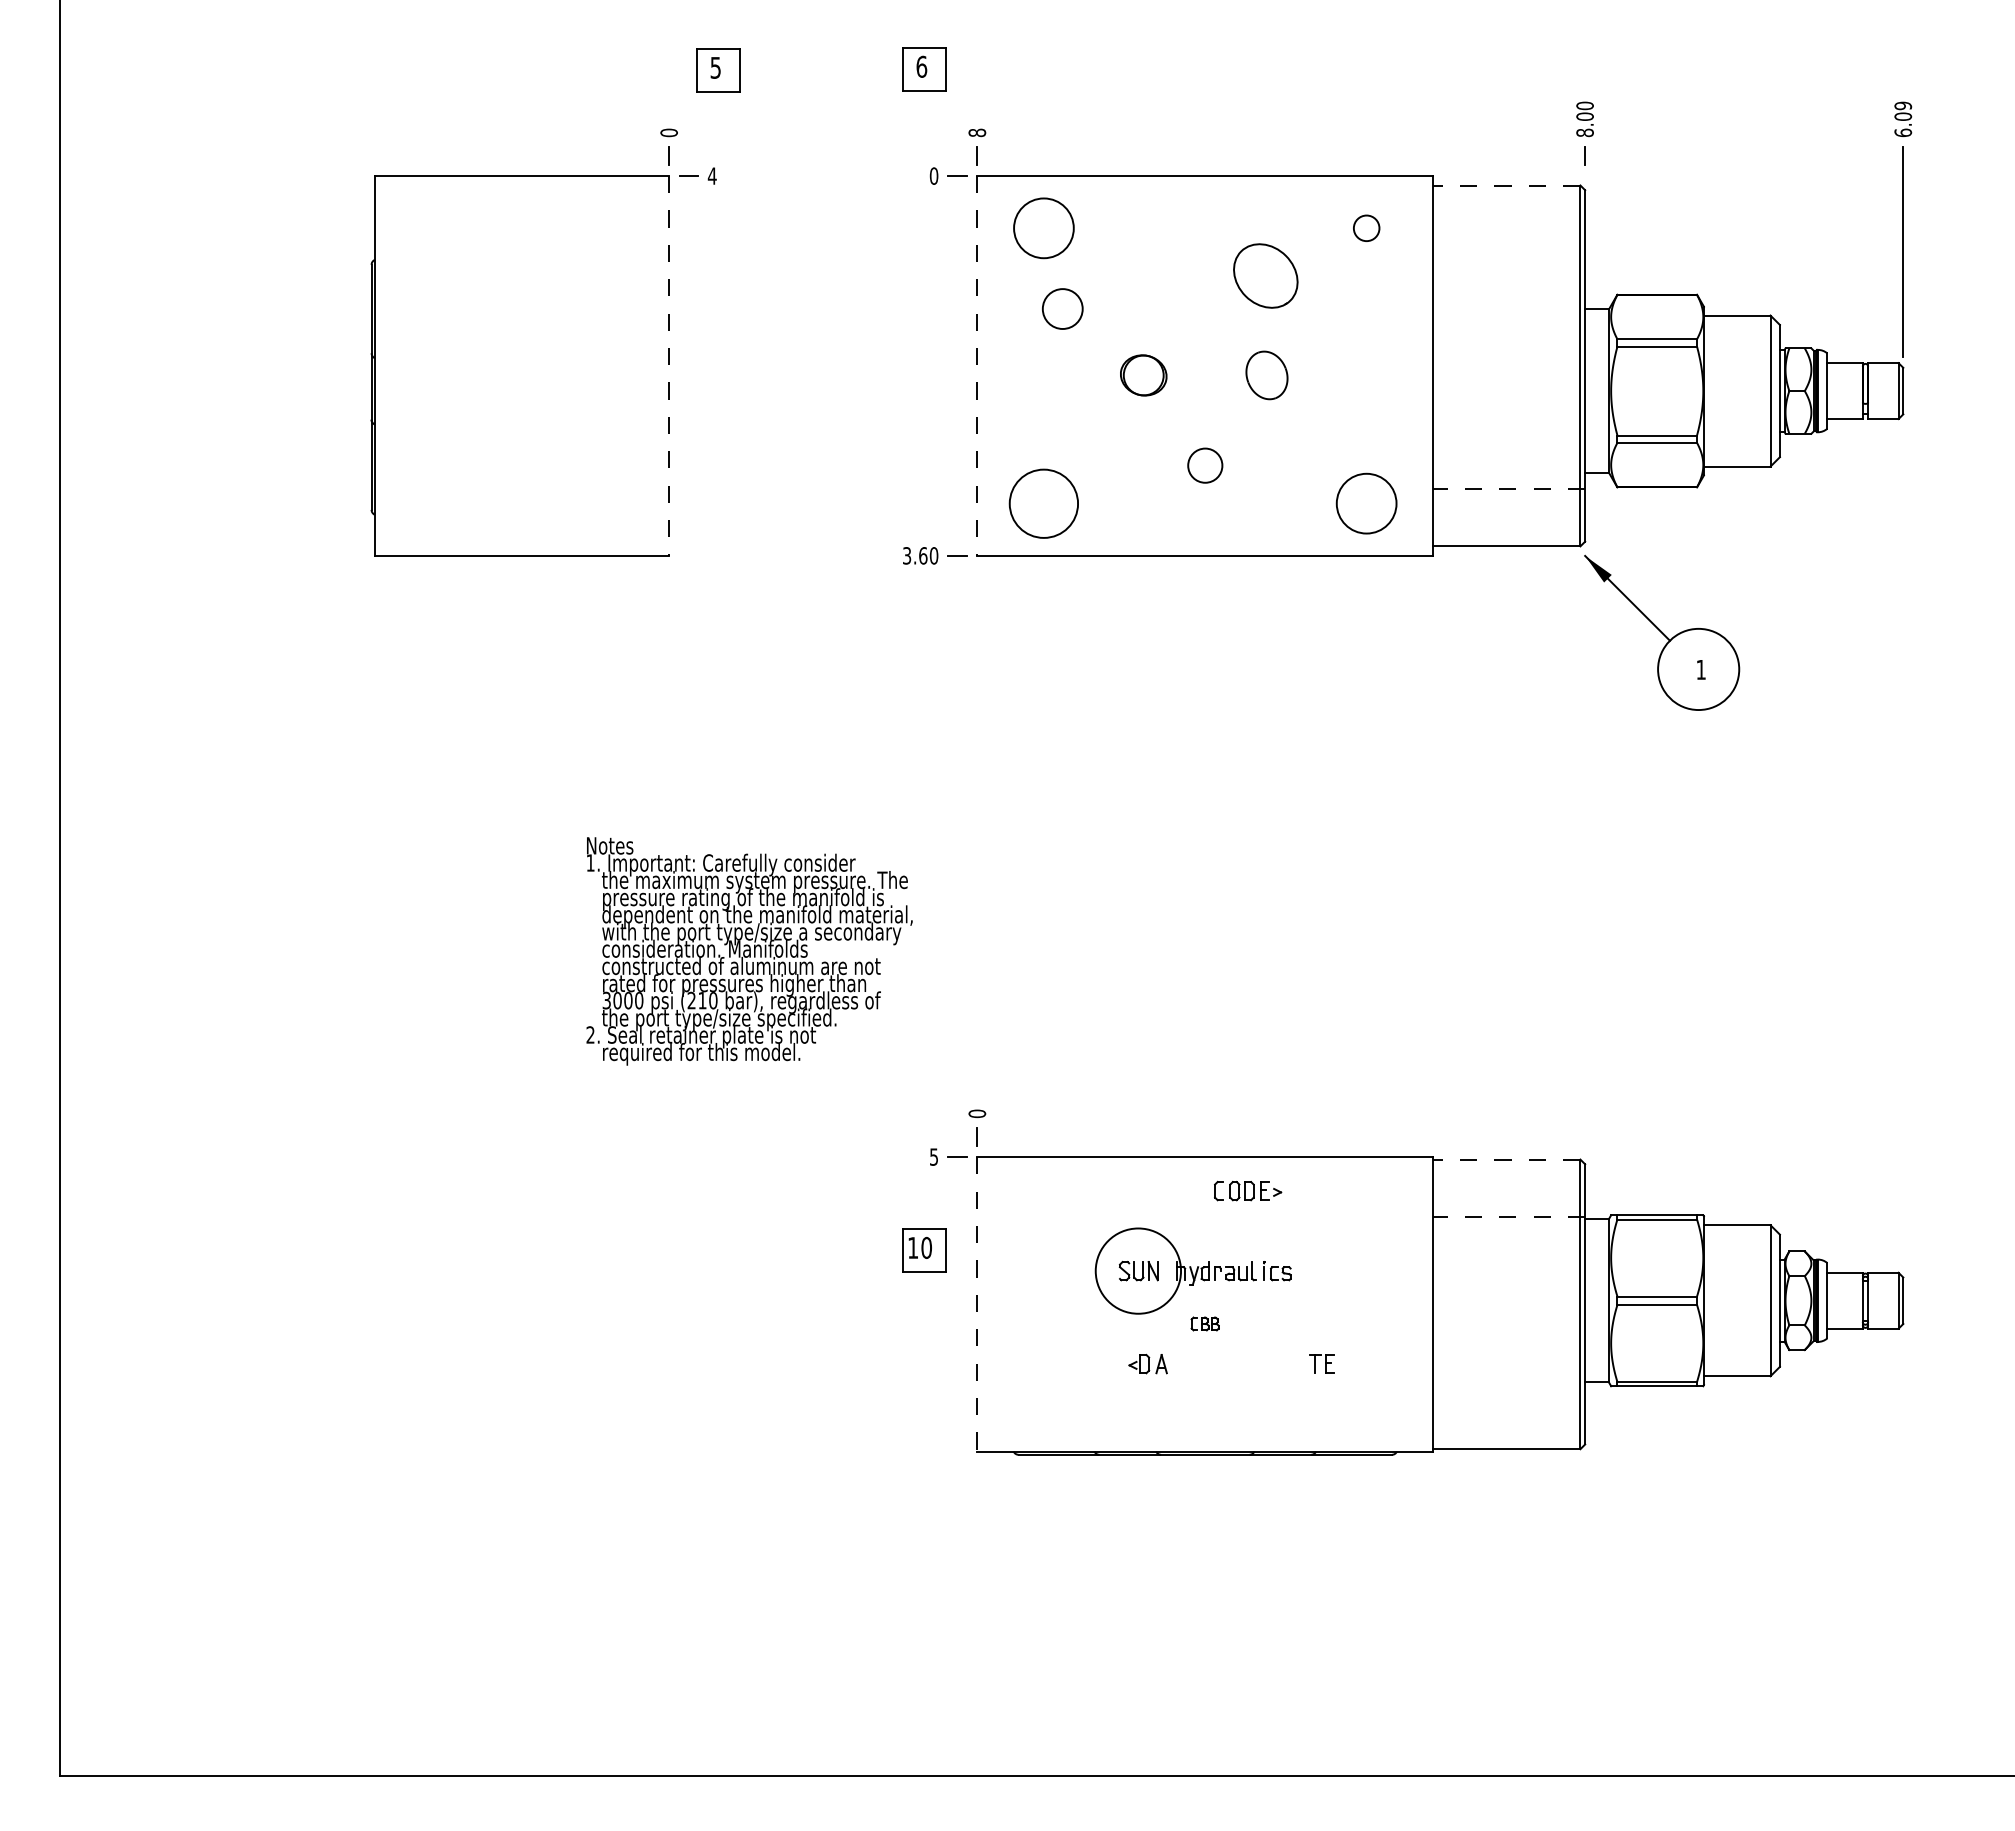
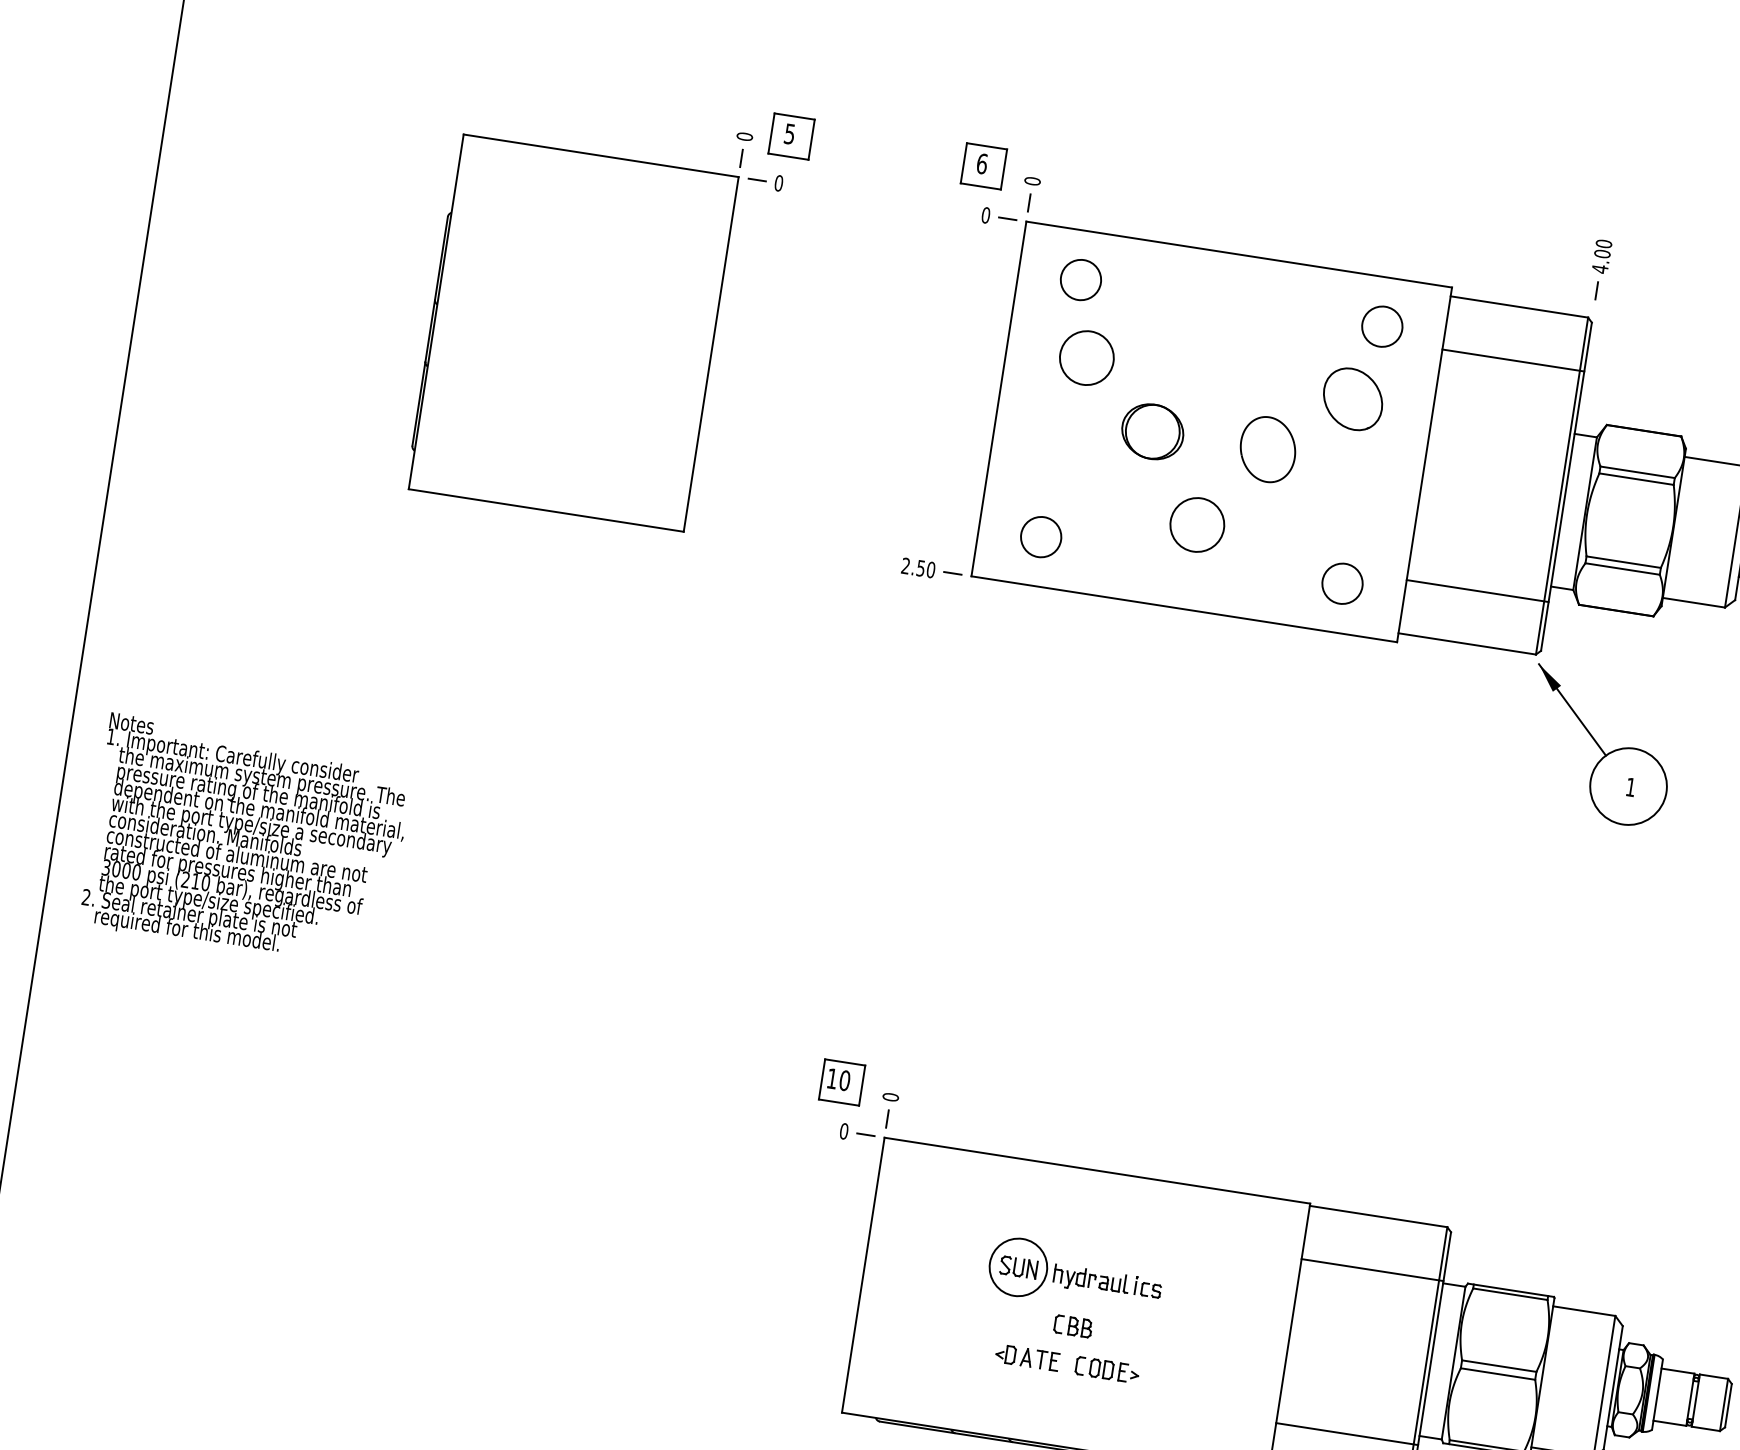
part: (924, 69) -> (984, 166), moved
part: (718, 70) -> (791, 136), moved
text: (976, 132) -> (1031, 180), 8 -> 0
text: (1584, 132) -> (1599, 268), 8.00 -> 4.00
text: (711, 175) -> (778, 182), 4 -> 0
line: (1506, 185) -> (1519, 306), dashed -> solid
circle: (1043, 228) -> (1080, 280), size x0.71
circle: (1366, 228) -> (1382, 326), size x1.67
line: (1509, 242) -> (1513, 360), added
part: (1265, 275) -> (1352, 398), moved
circle: (1062, 308) -> (1086, 357), size x1.43
line: (669, 366) -> (711, 354), dashed -> solid
line: (977, 366) -> (998, 399), dashed -> solid
part: (1143, 375) -> (1152, 431), size x1.43
part: (1266, 375) -> (1267, 449), size x1.43
circle: (1204, 465) -> (1196, 524), size x1.67
line: (1509, 489) -> (1477, 591), dashed -> solid
circle: (1043, 503) -> (1040, 536), size x0.62
circle: (1366, 503) -> (1342, 583), size x0.71
text: (915, 555) -> (913, 566), 3.60 -> 2.50
text: (749, 951) -> (246, 842), moved
text: (933, 1156) -> (843, 1130), 5 -> 0
line: (1506, 1159) -> (1378, 1216), dashed -> solid
part: (1248, 1190) -> (1107, 1369), moved
line: (1509, 1216) -> (1372, 1270), dashed -> solid
part: (924, 1250) -> (842, 1082), moved
circle: (1137, 1270) -> (1017, 1266), size x0.71
line: (977, 1304) -> (863, 1275), dashed -> solid
part: (1204, 1323) -> (1072, 1325), size x1.43
part: (1321, 1363) -> (1047, 1360), moved
line: (1509, 1392) -> (1347, 1434), added

